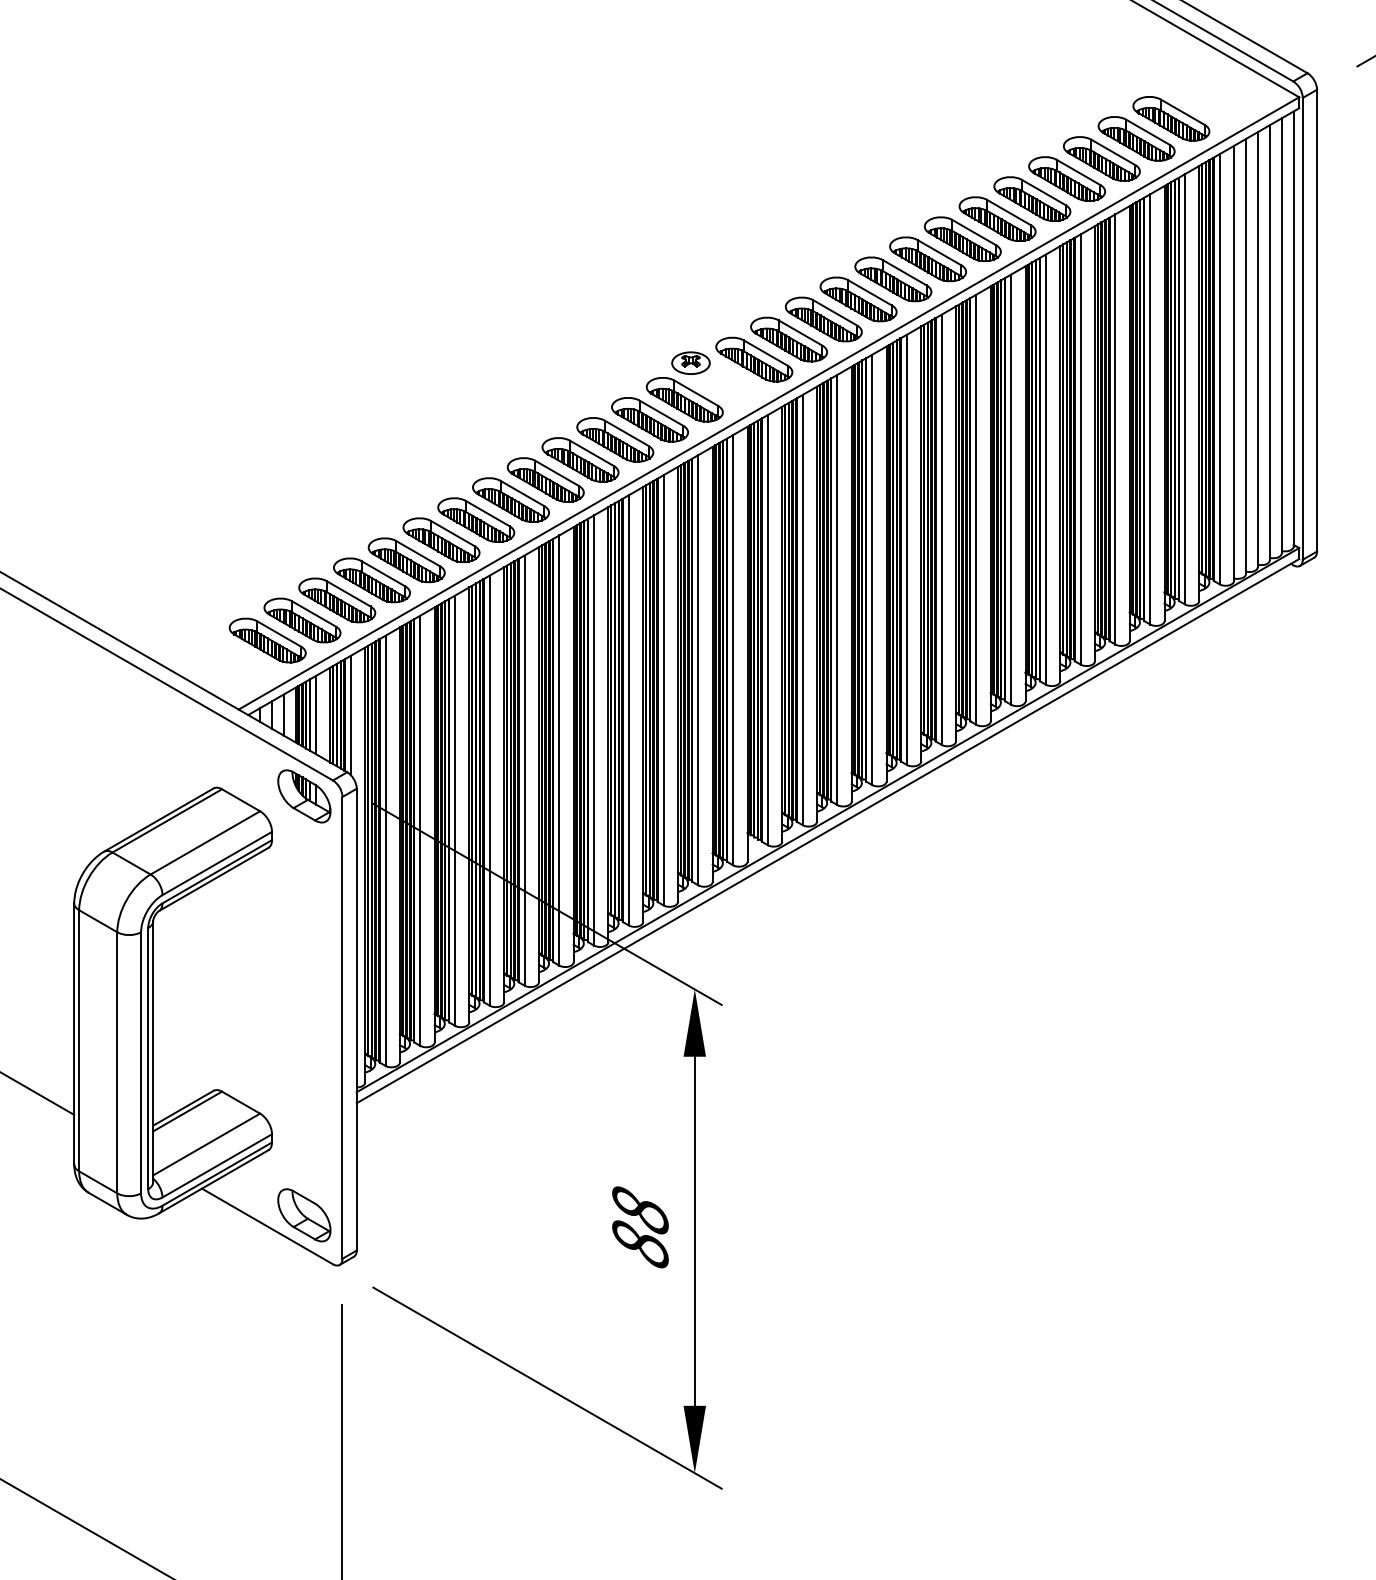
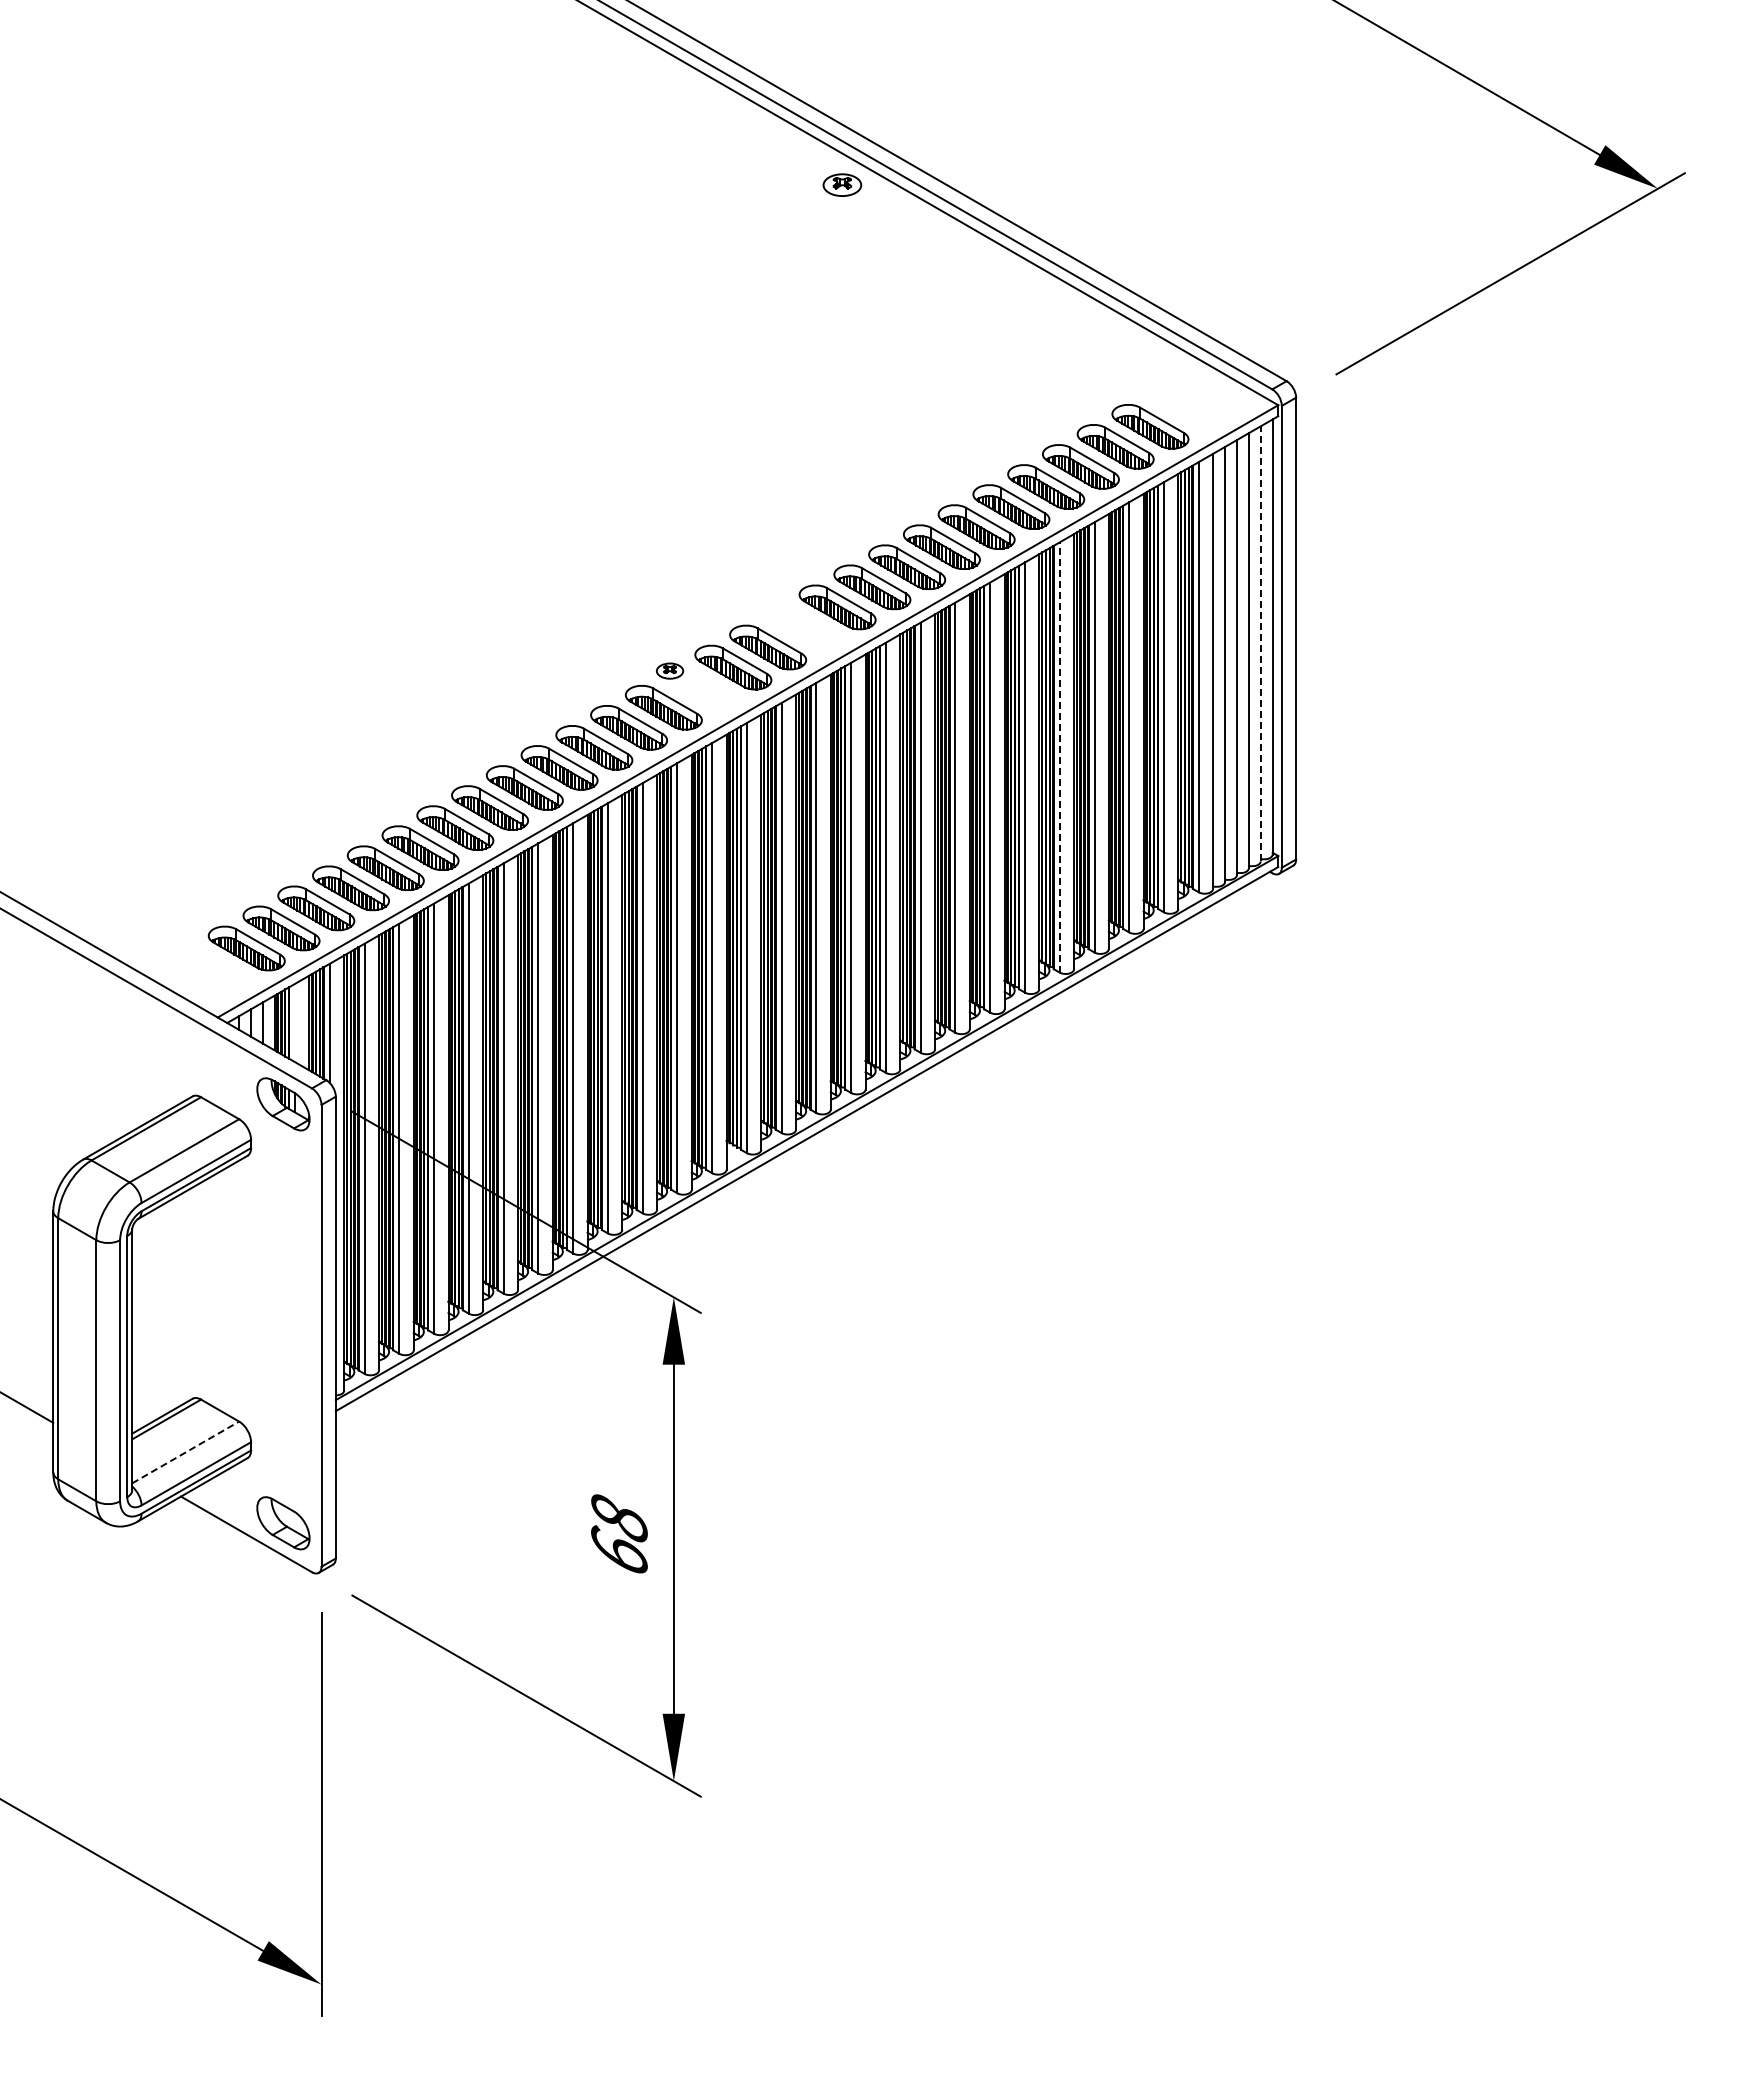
part: (823, 319) -> (802, 627), removed
line: (1281, 335) -> (1260, 643), solid -> dashed
part: (690, 362) -> (669, 670), size x0.7
line: (1080, 448) -> (1059, 756), solid -> dashed
line: (316, 714) -> (295, 1022), removed
line: (206, 1144) -> (185, 1452), solid -> dashed
text: (640, 1242) -> (619, 1550), 88 -> 68

